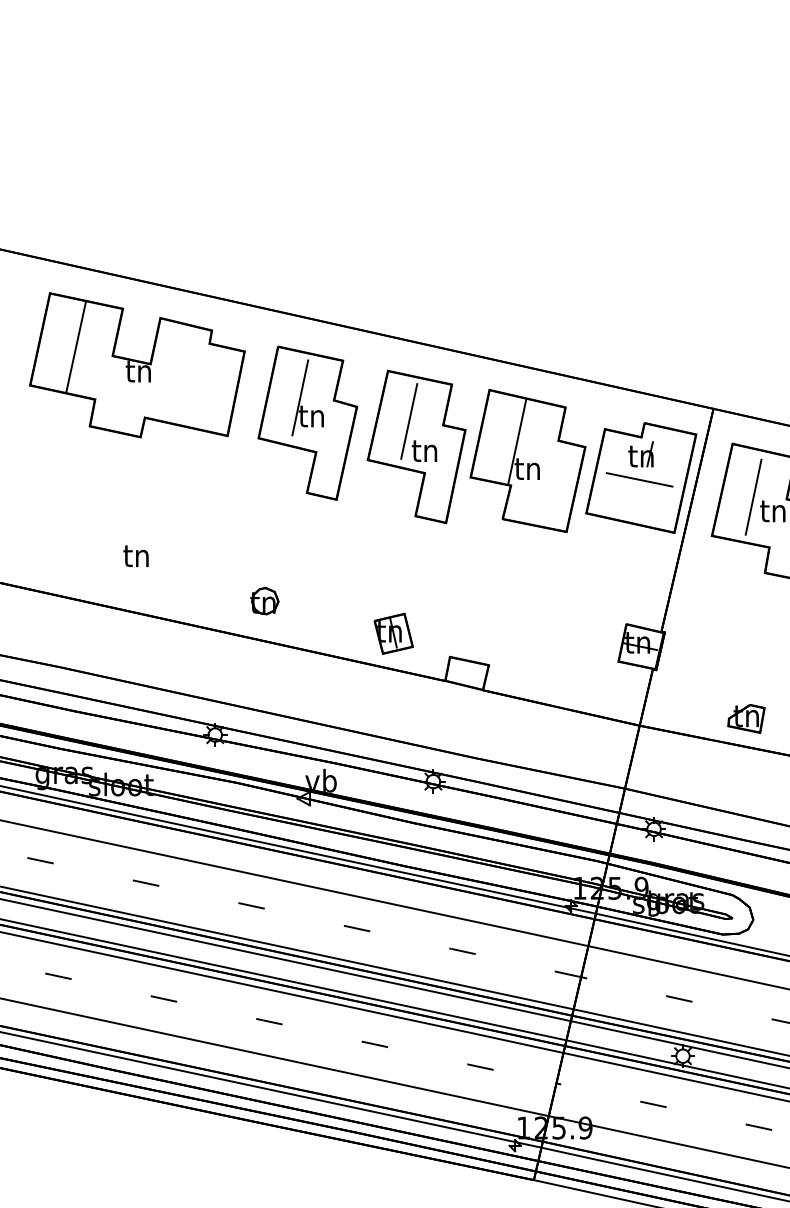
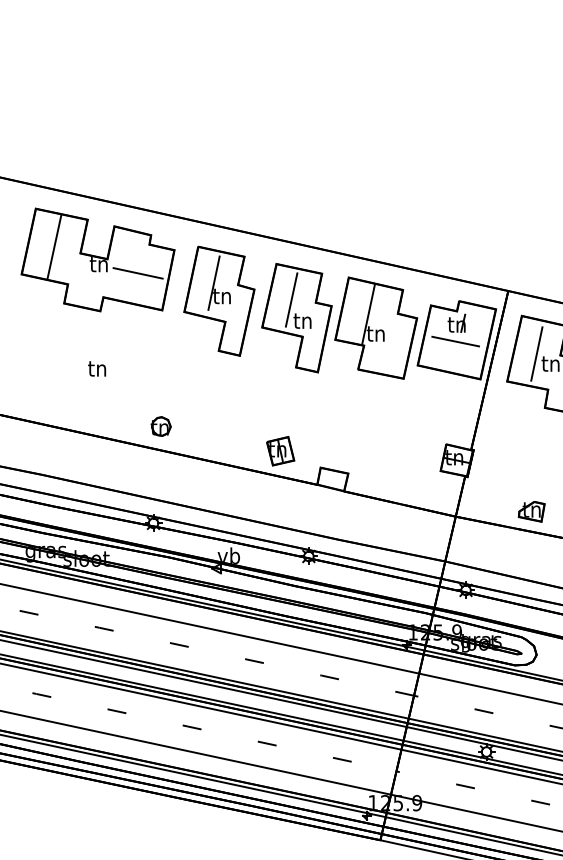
line: (193, 383) -> (138, 272), added
text: (135, 555) -> (96, 368), moved
part: (264, 600) -> (160, 426), moved

